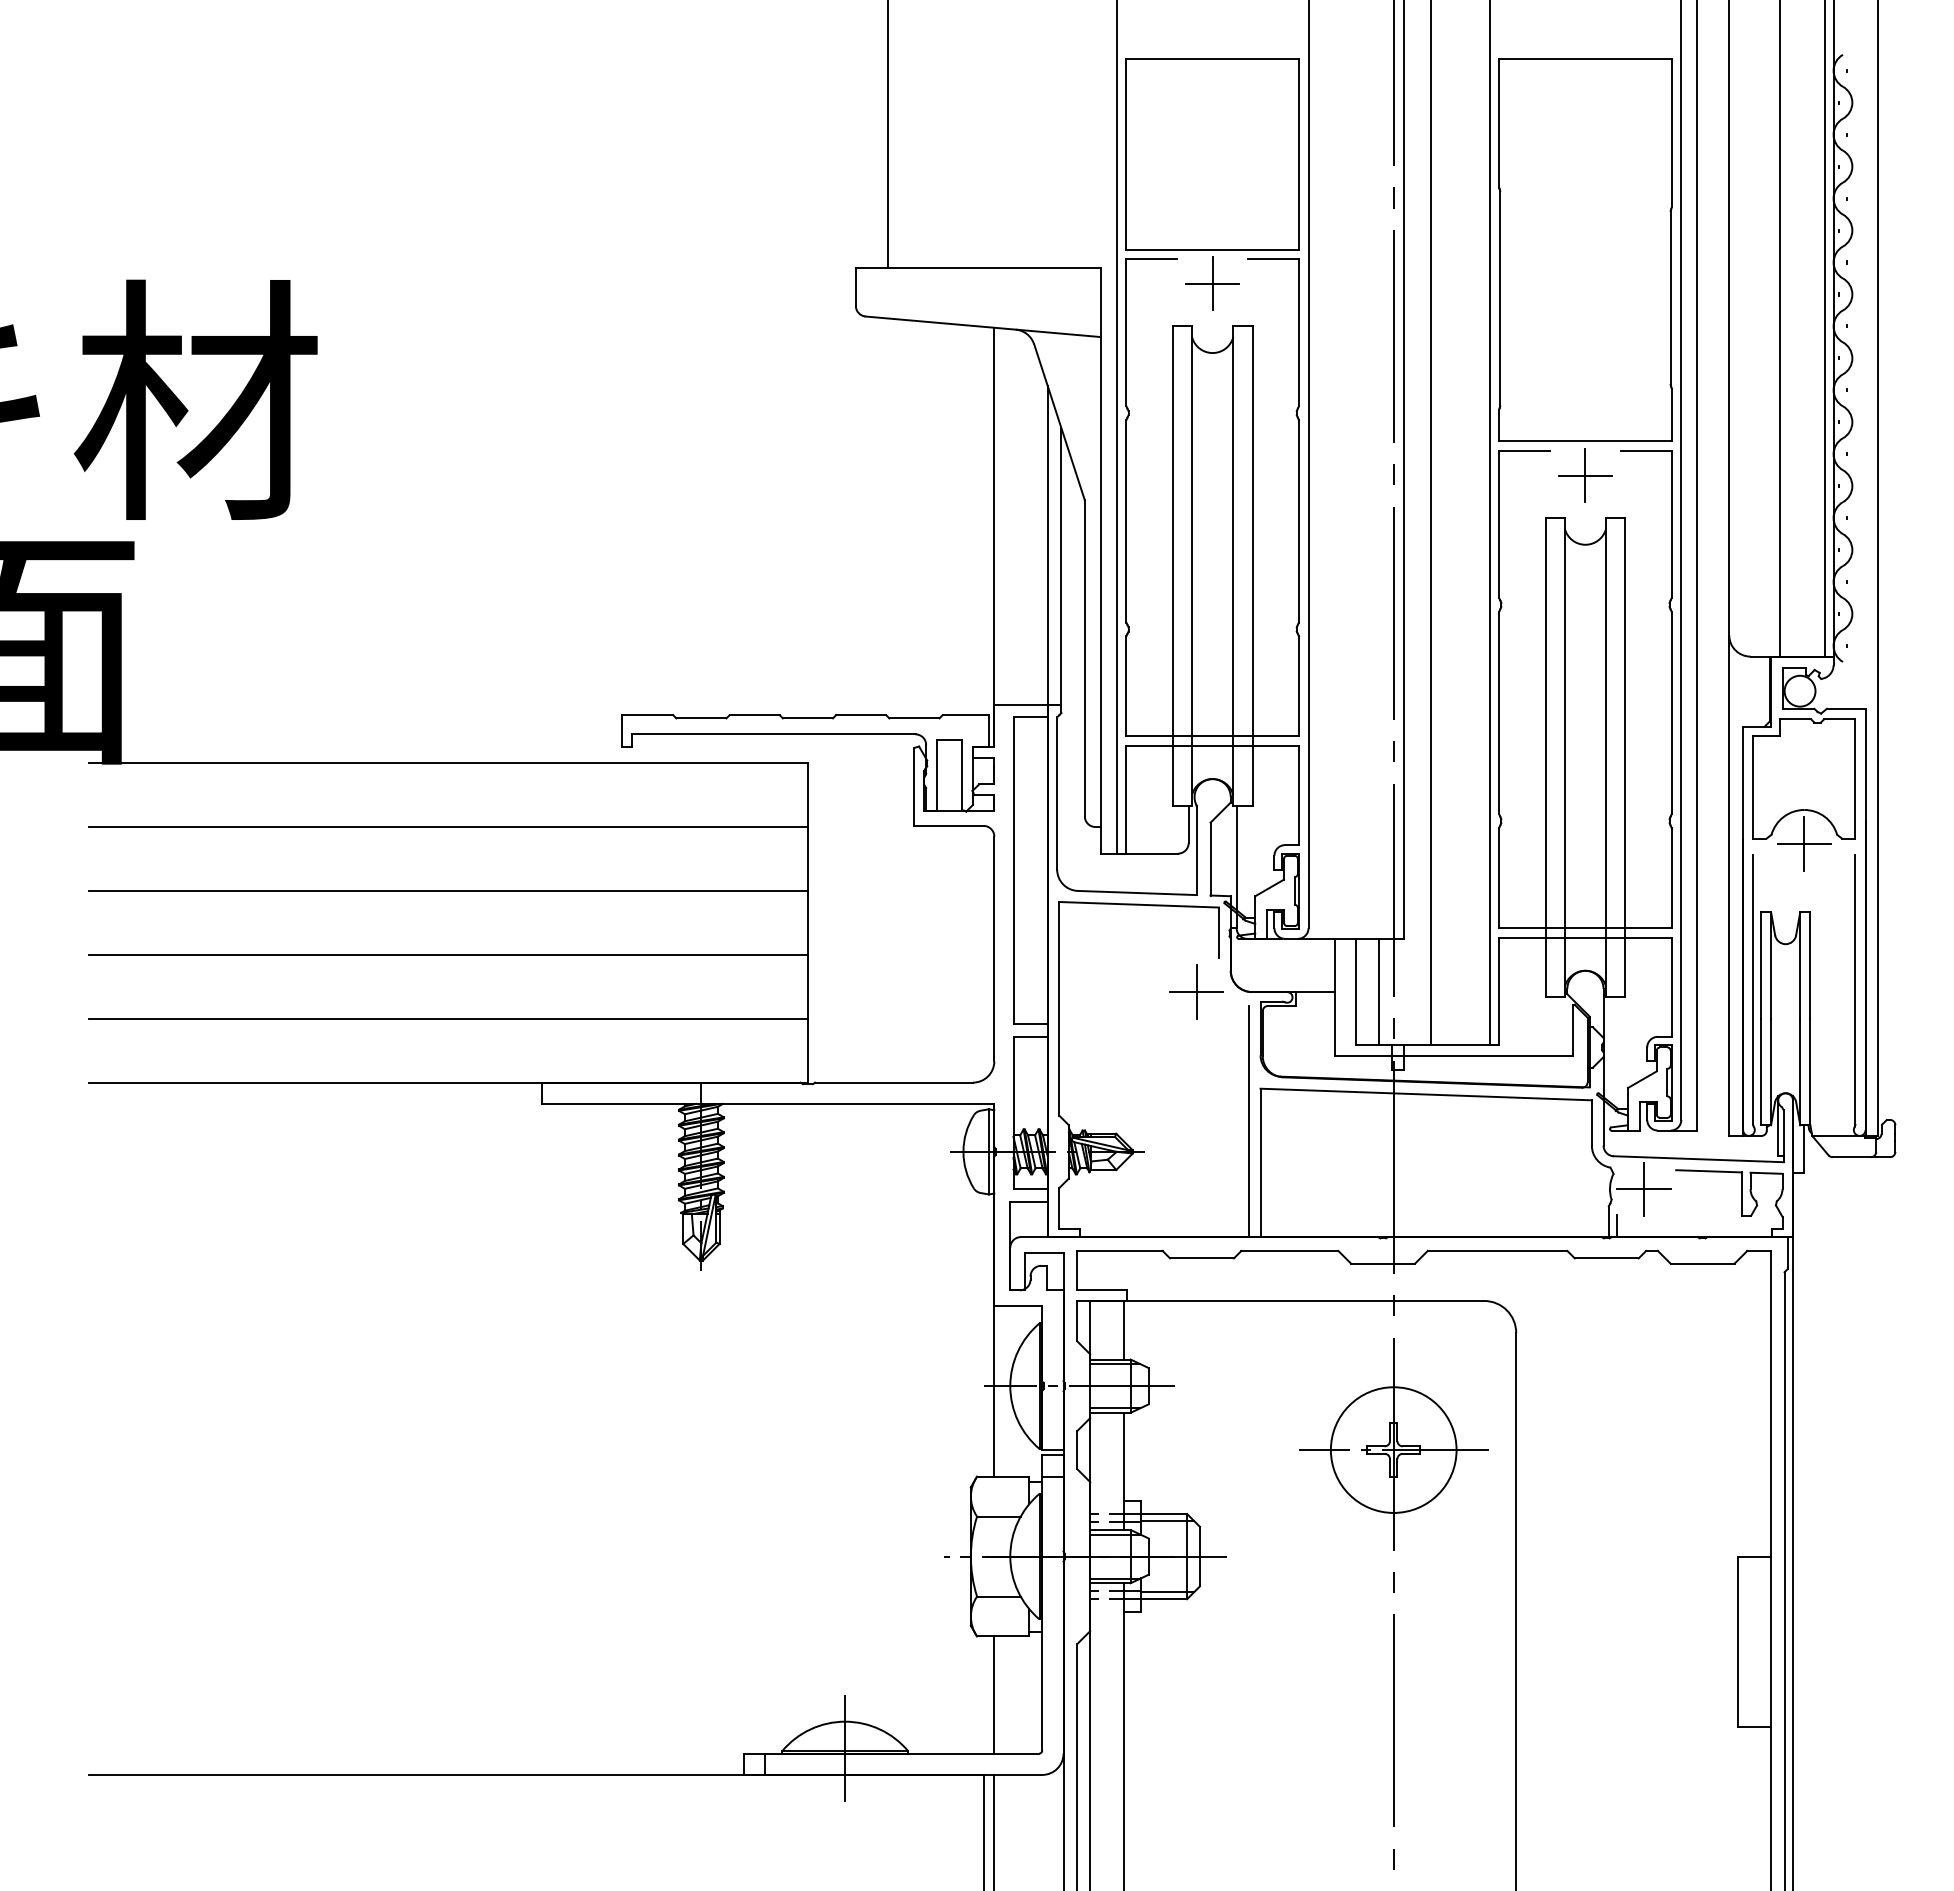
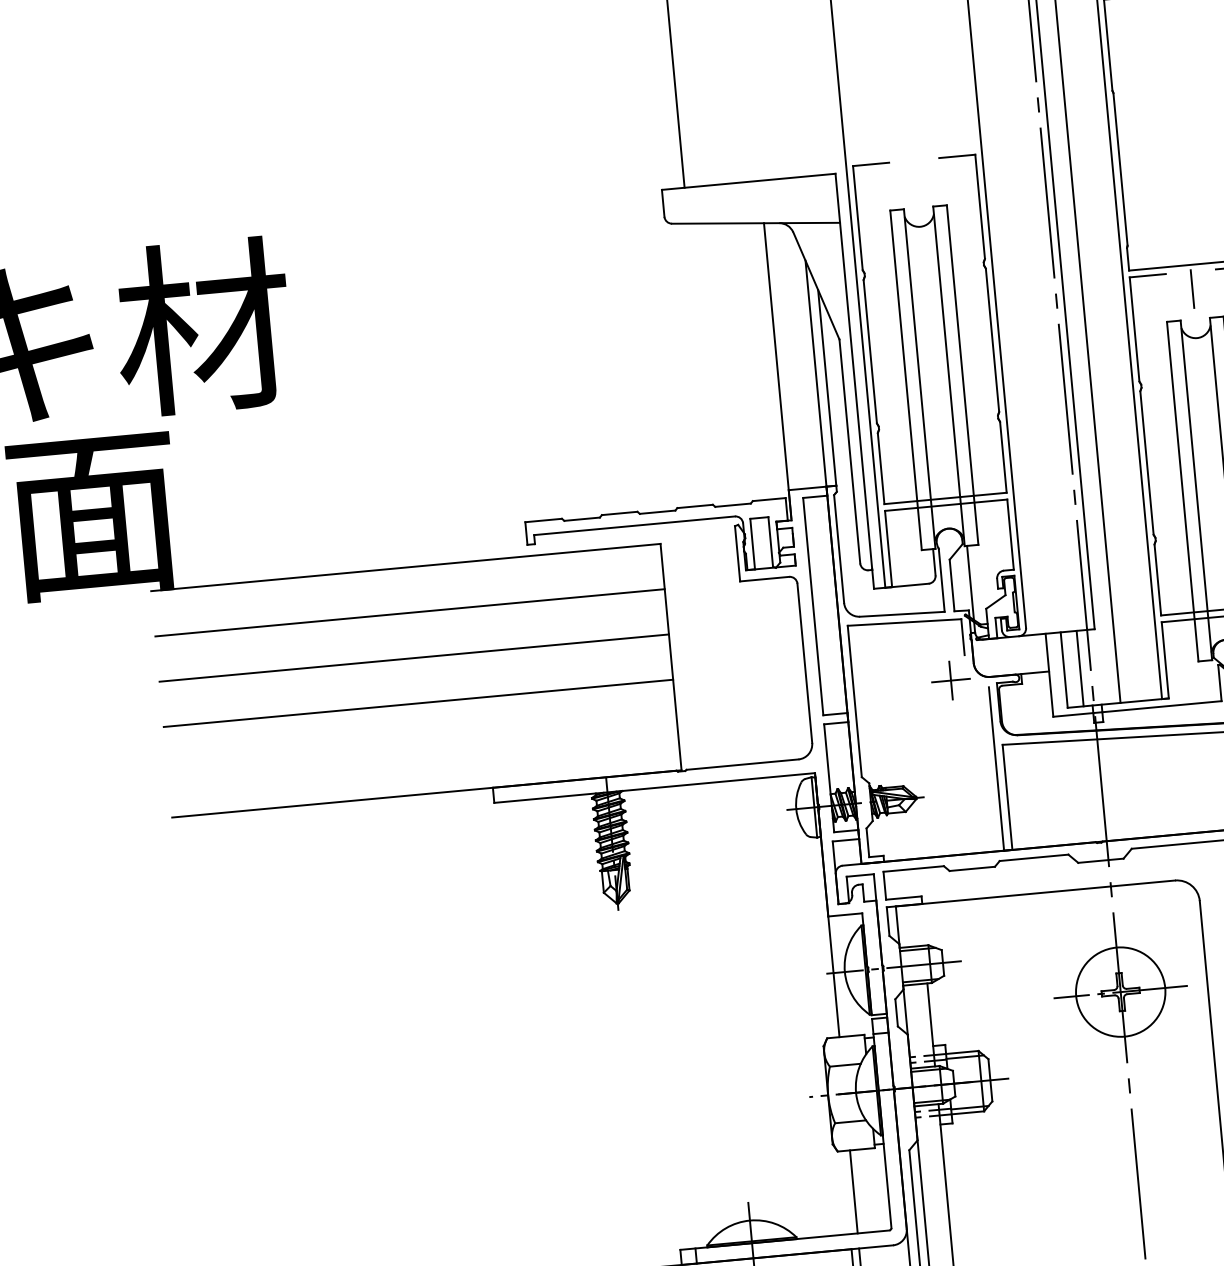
part: (1212, 184) -> (909, 107), removed
line: (1585, 475) -> (1192, 289), removed
line: (448, 1018) -> (422, 748), removed
line: (1124, 1329) -> (922, 924), removed

